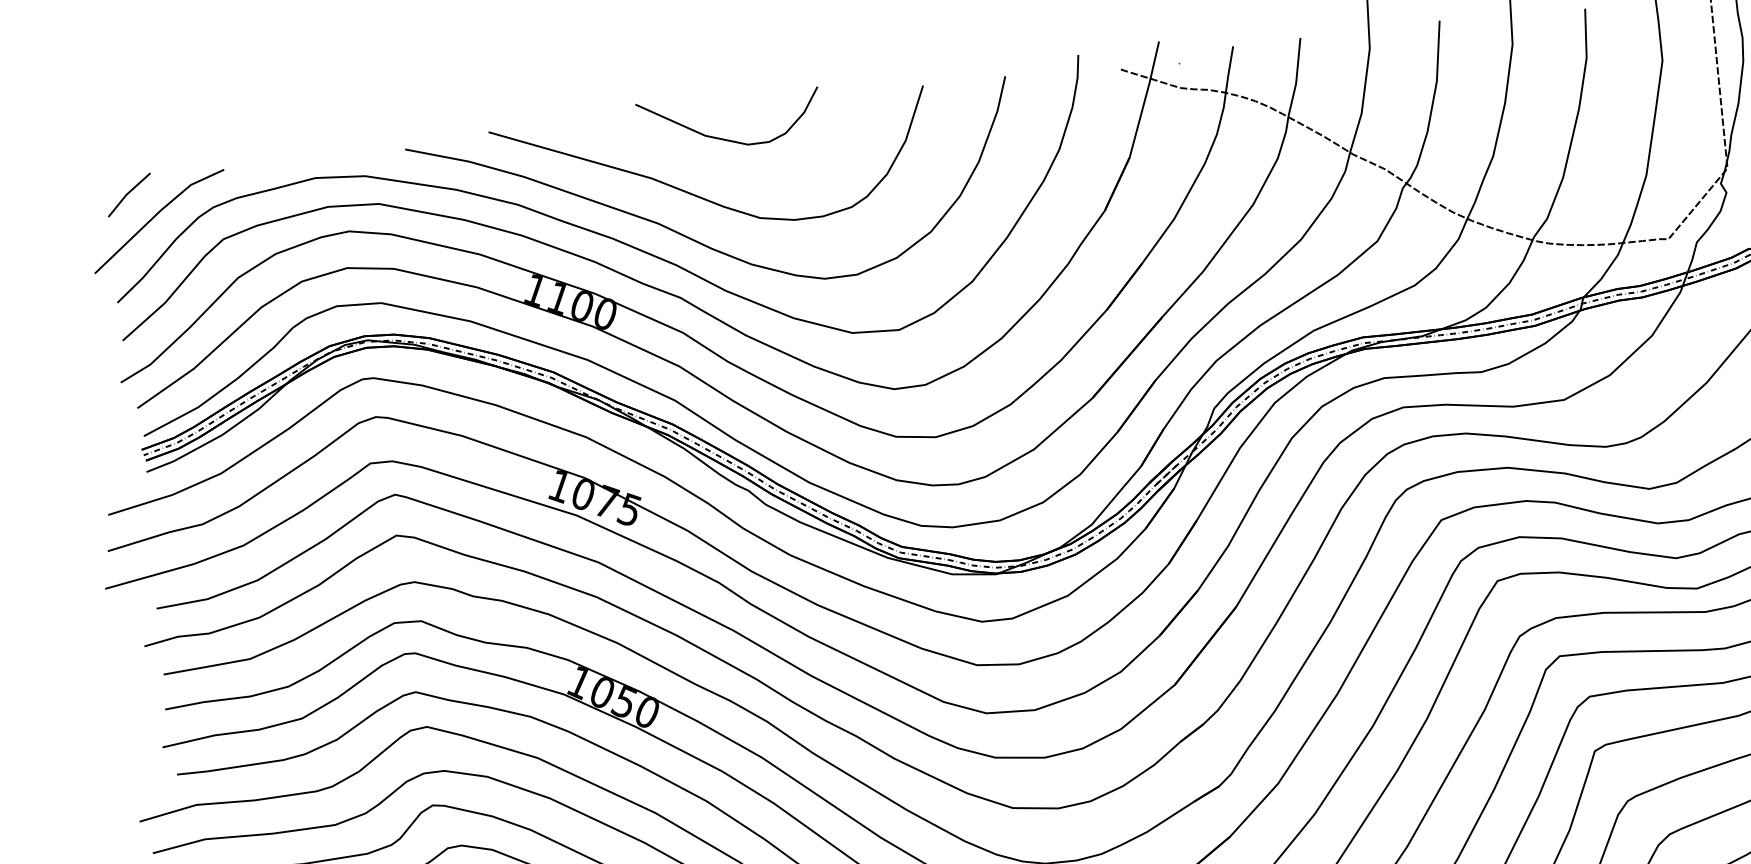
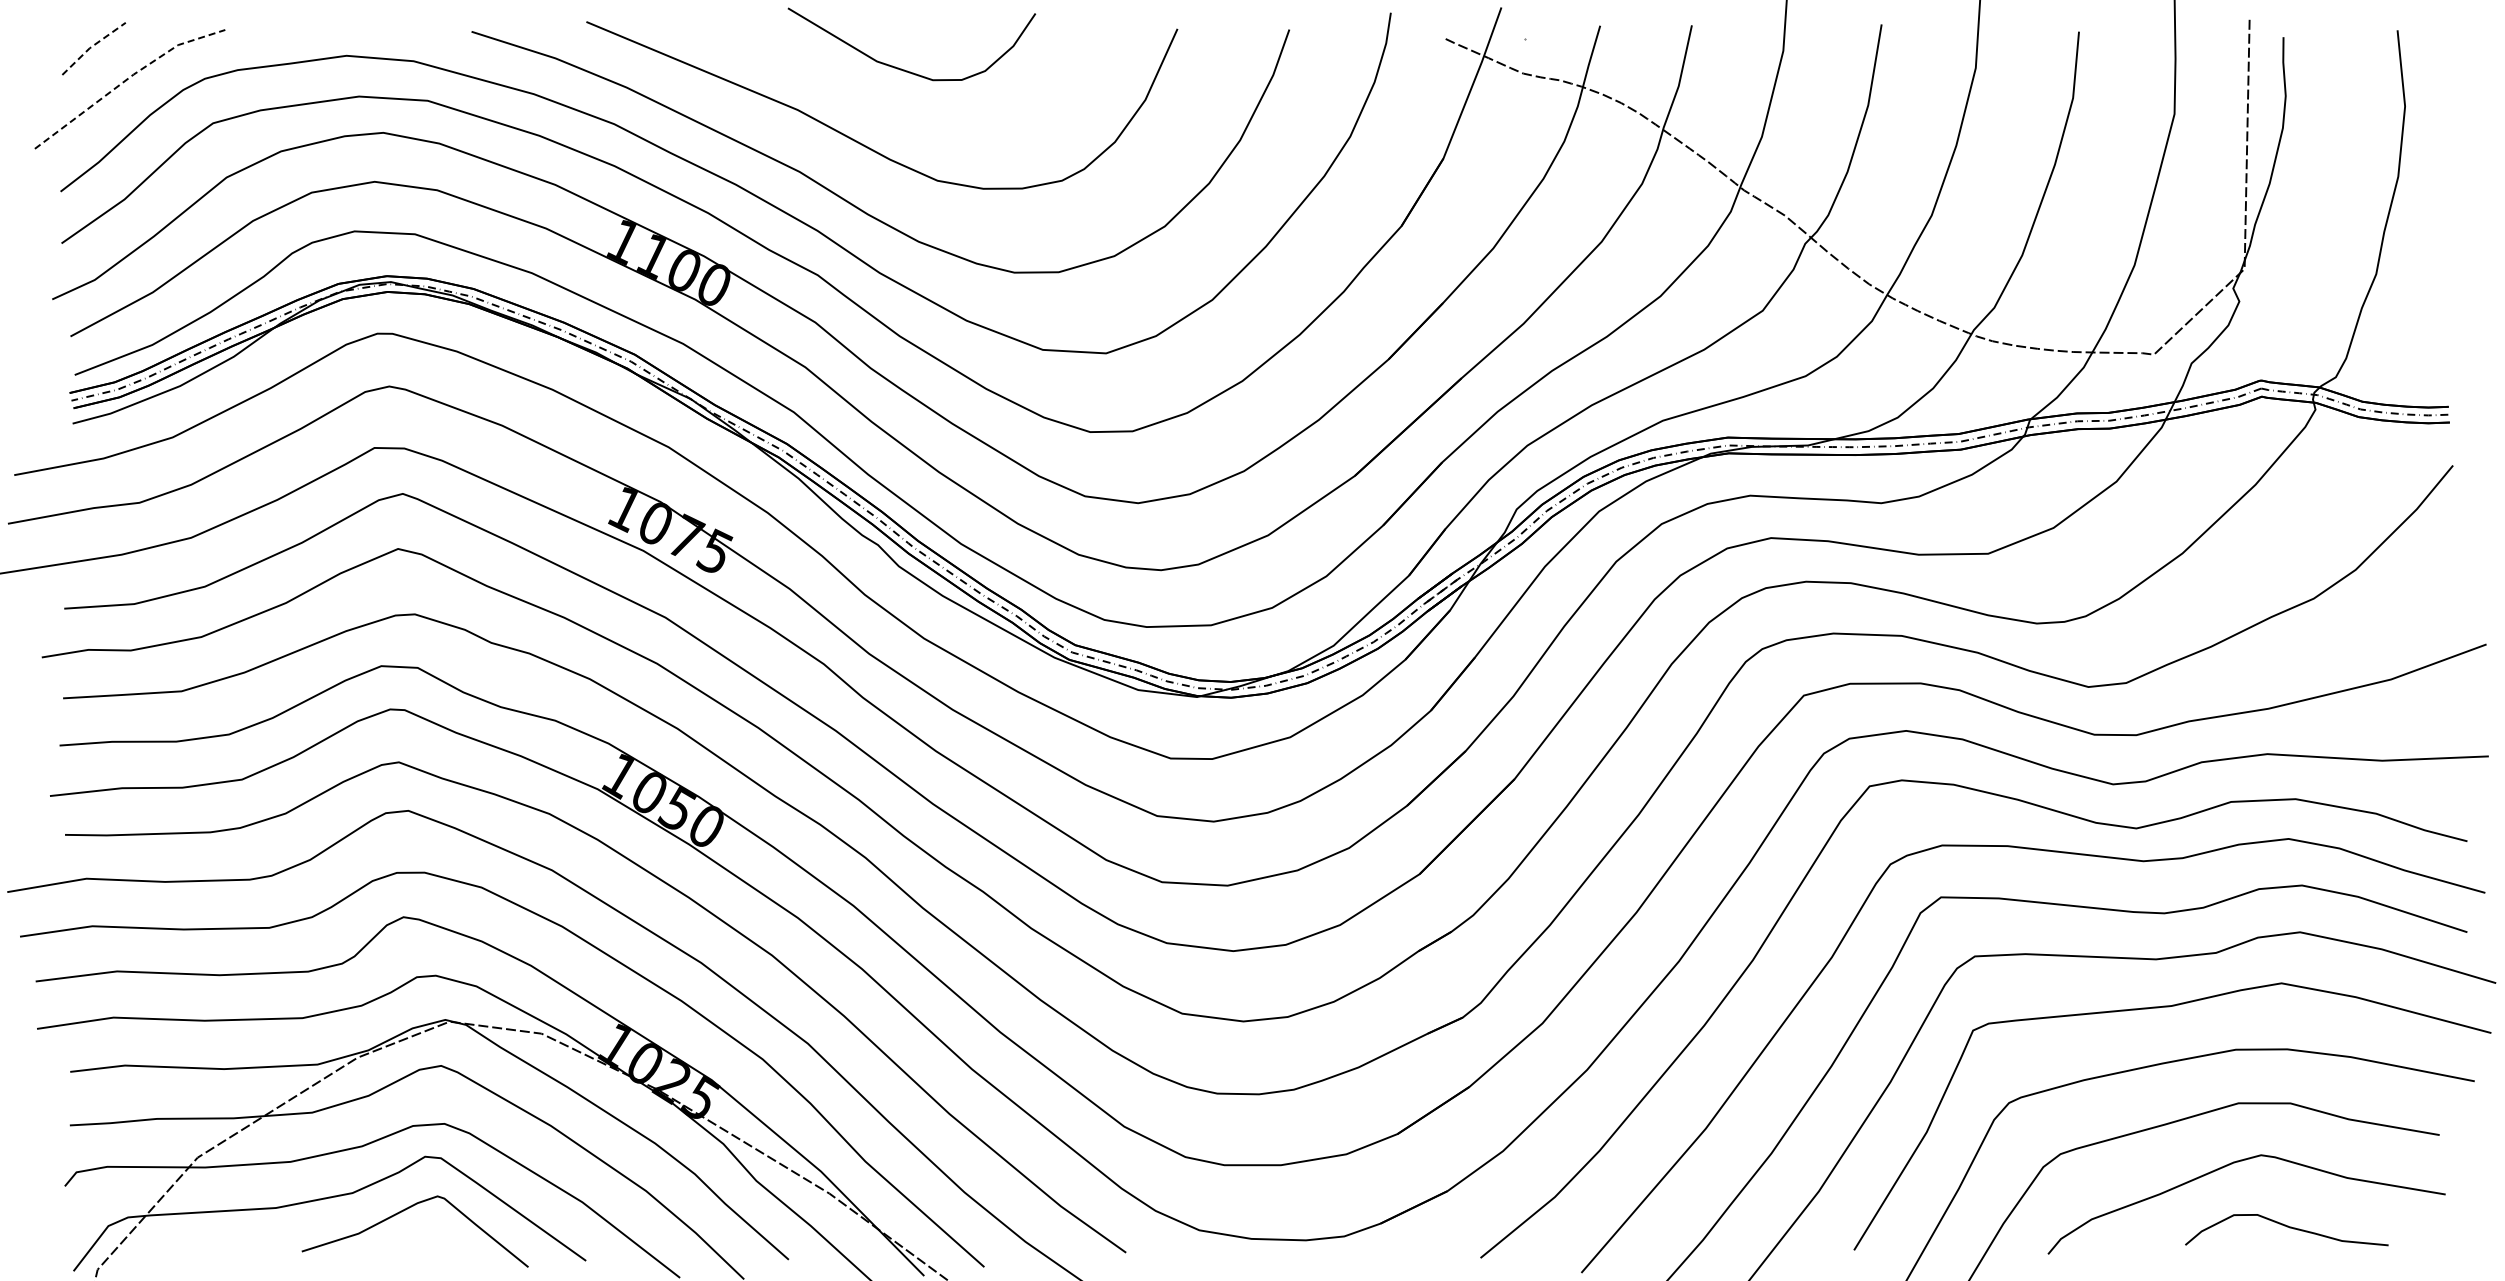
line: (128, 193) -> (92, 46), solid -> dashed
line: (156, 214) -> (126, 79), solid -> dashed

